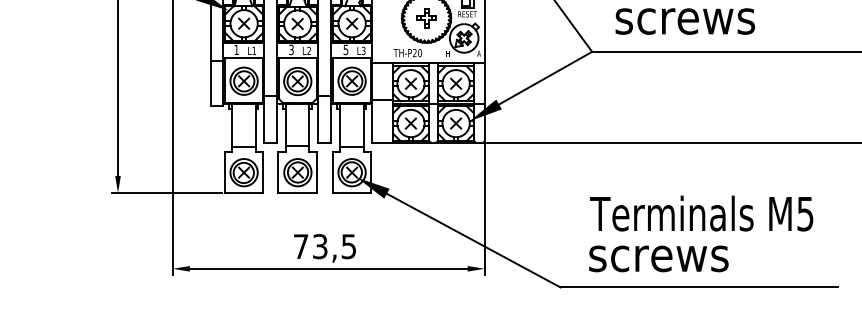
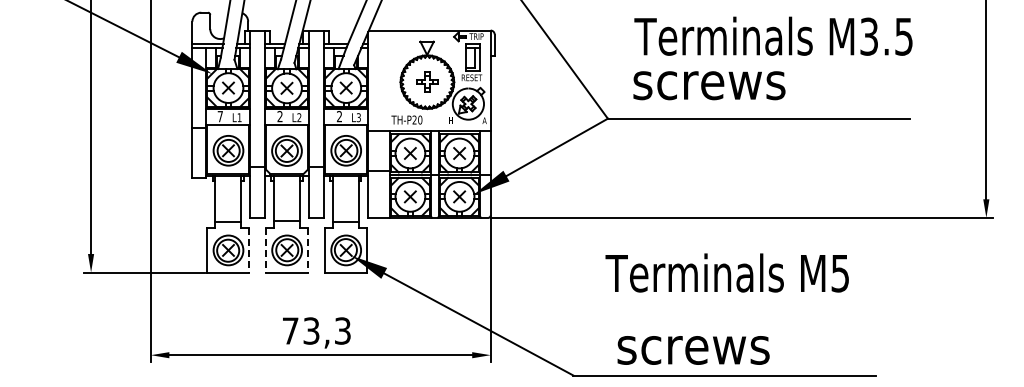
text: (235, 49) -> (219, 116), 1 -> 7
text: (290, 49) -> (279, 116), 3 -> 2
text: (345, 49) -> (339, 116), 5 -> 2
line: (263, 172) -> (249, 250), solid -> dashed
line: (278, 172) -> (265, 250), solid -> dashed
line: (316, 172) -> (307, 250), solid -> dashed
text: (700, 213) -> (726, 272), moved
text: (348, 246) -> (342, 330), 73,5 -> 73,3
text: (658, 258) -> (693, 350), moved

